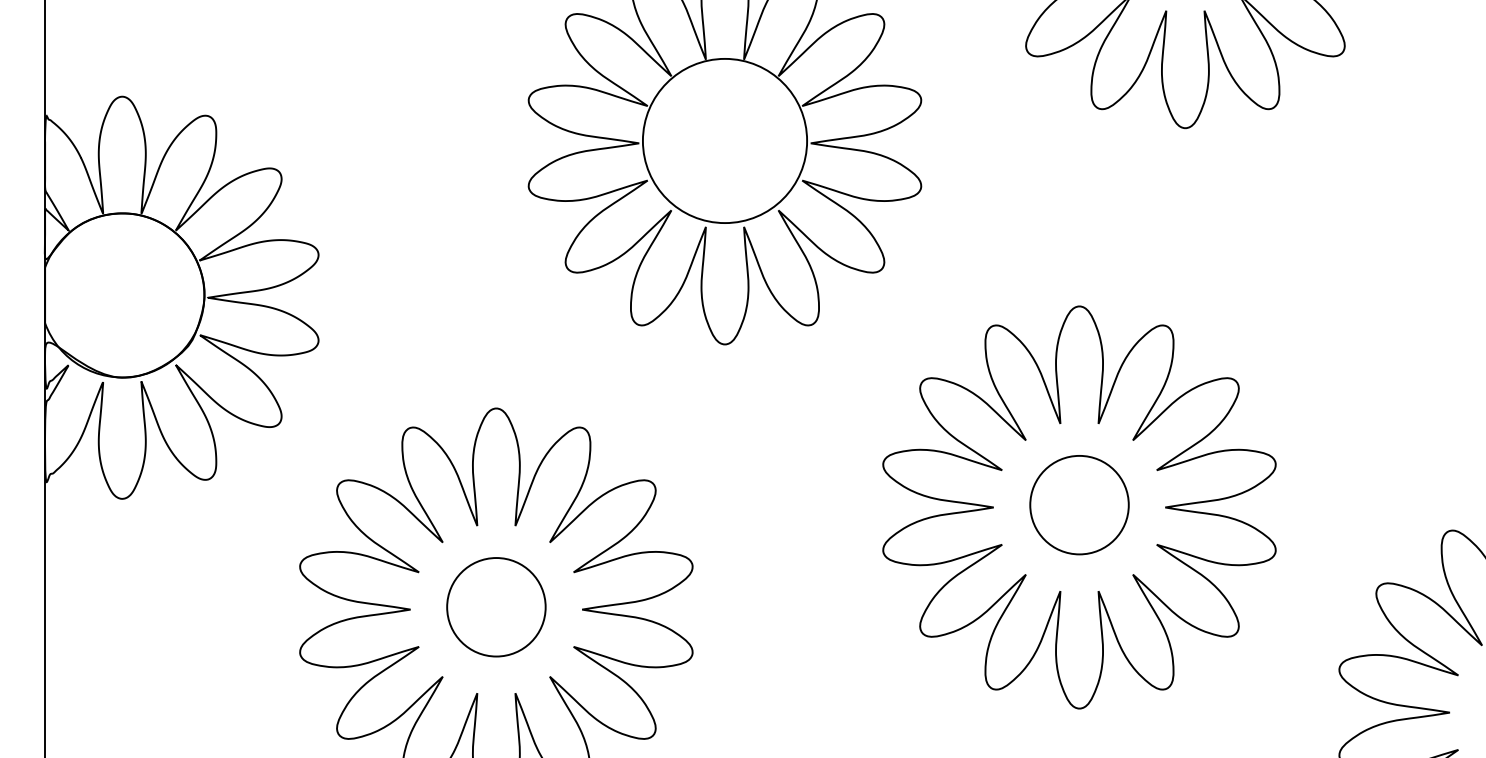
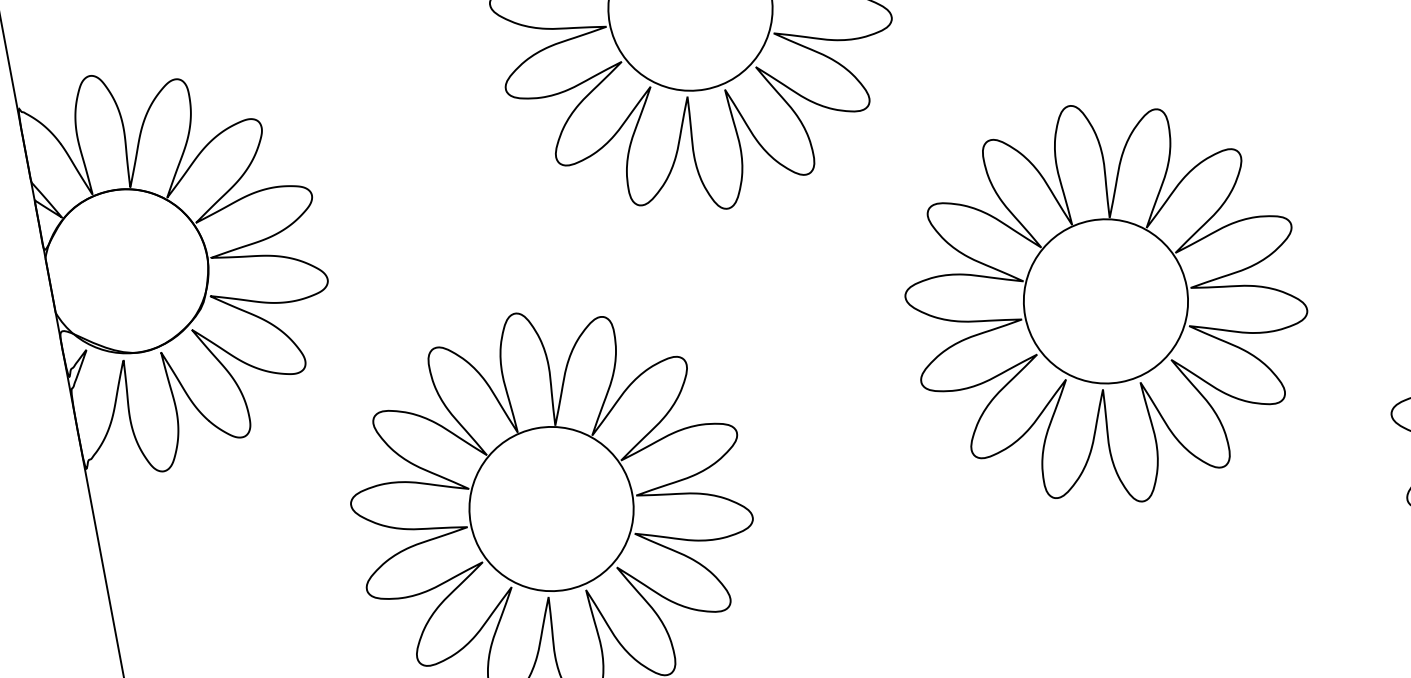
circle: (1079, 505) -> (1105, 301), size x1.67
circle: (496, 607) -> (551, 509), size x1.67

